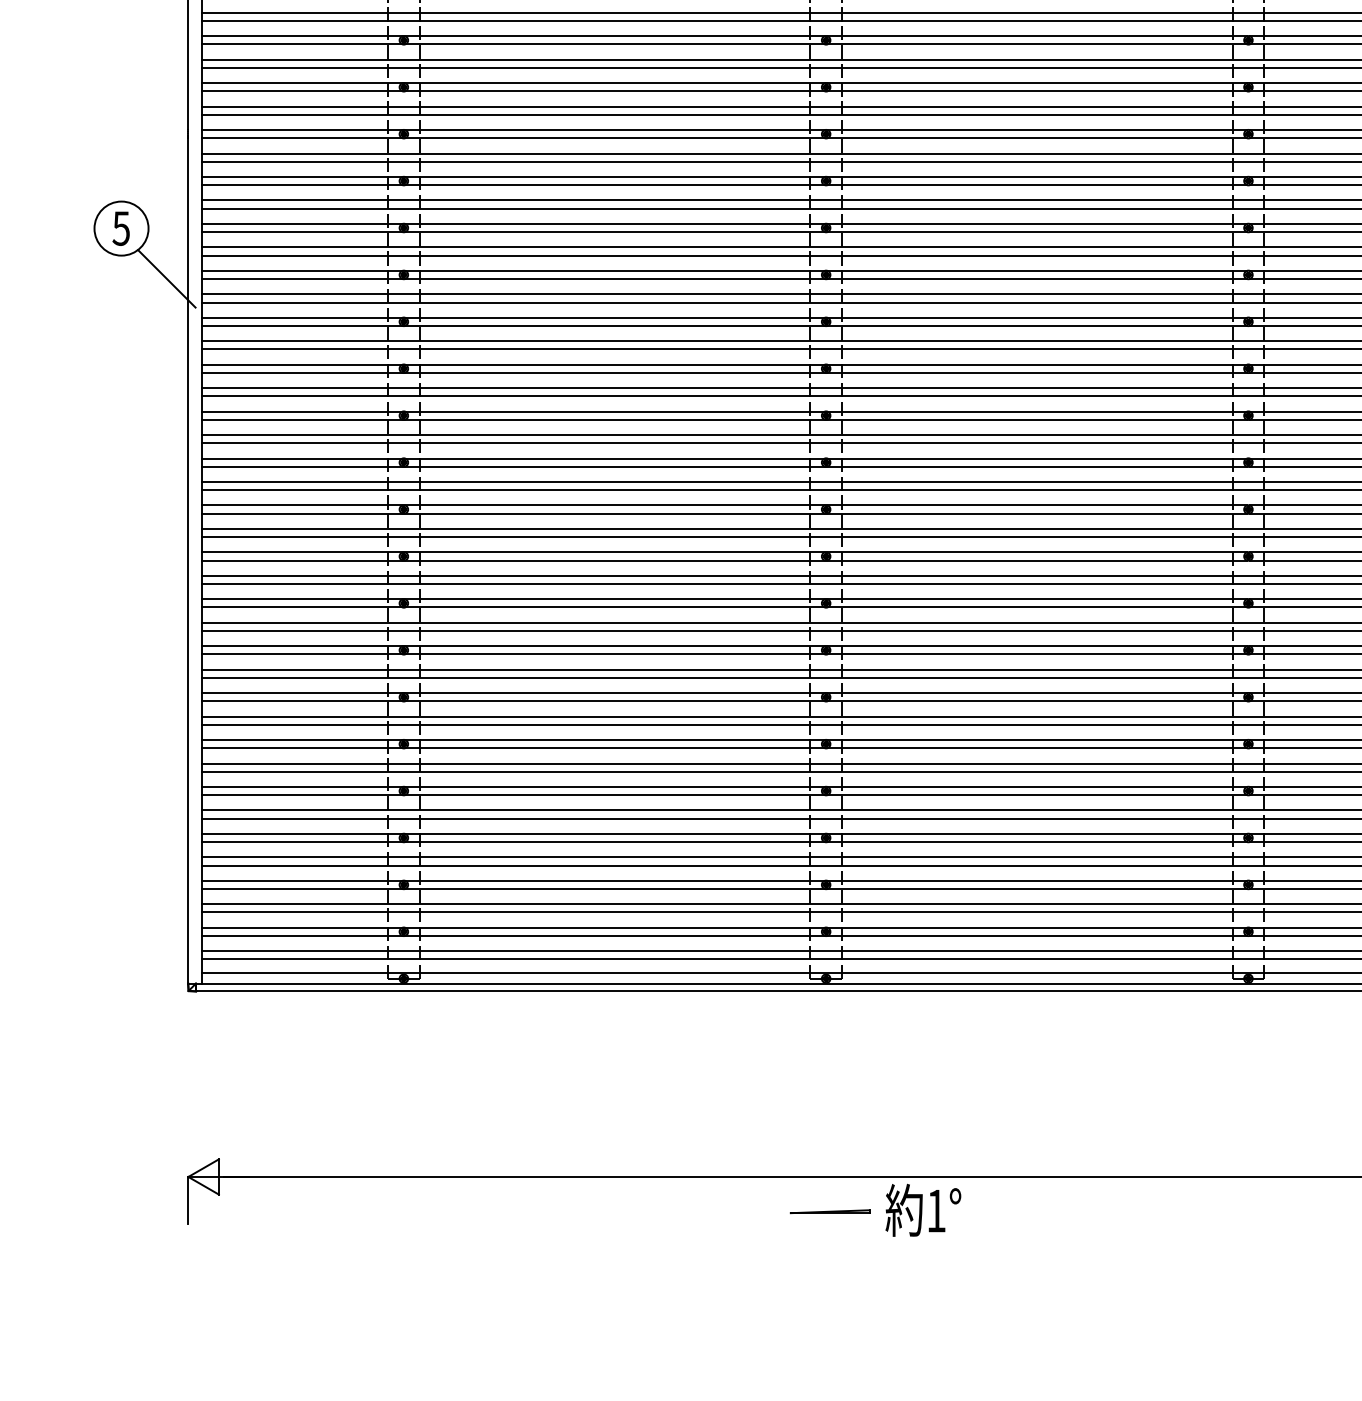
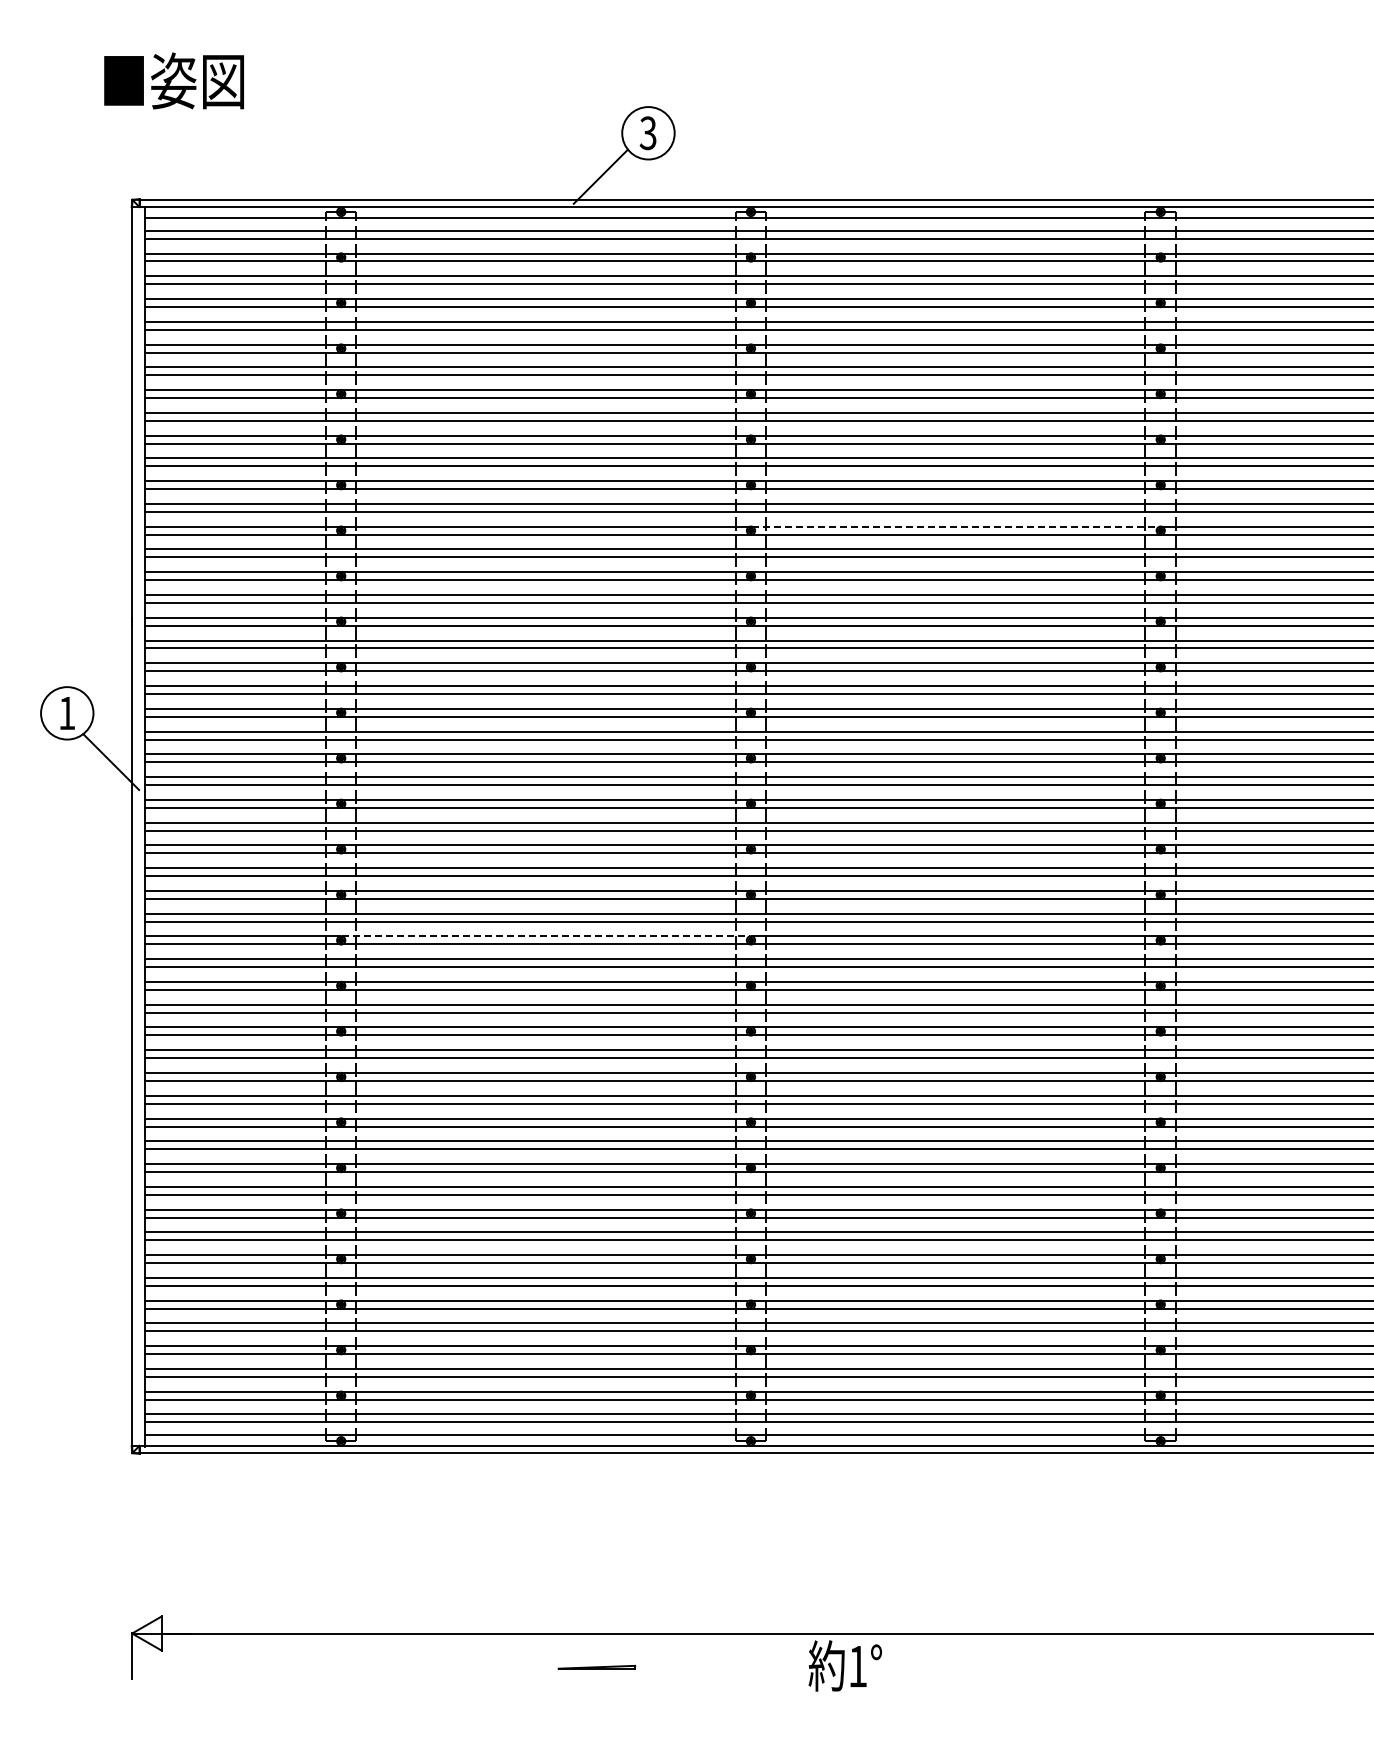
line: (1036, 36) -> (955, 526), solid -> dashed
text: (120, 228) -> (66, 713), 5 -> 1
line: (615, 458) -> (546, 936), solid -> dashed
line: (829, 1211) -> (596, 1667), moved

